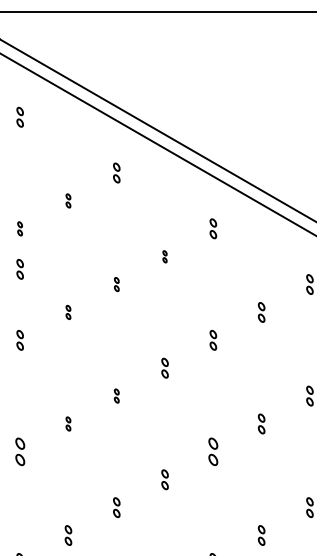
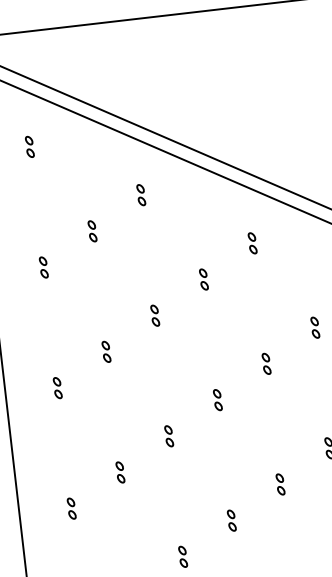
part: (68, 200) -> (92, 230), size x1.43
part: (19, 228) -> (43, 267), size x1.43
part: (164, 256) -> (203, 279), size x1.67
part: (19, 269) -> (48, 311), removed
part: (116, 284) -> (154, 315), size x1.43
part: (68, 312) -> (106, 351), size x1.43
part: (116, 395) -> (168, 435), size x1.43
part: (68, 423) -> (120, 471), size x1.43
part: (19, 451) -> (70, 508), size x0.71
part: (213, 451) -> (280, 484), size x0.71

